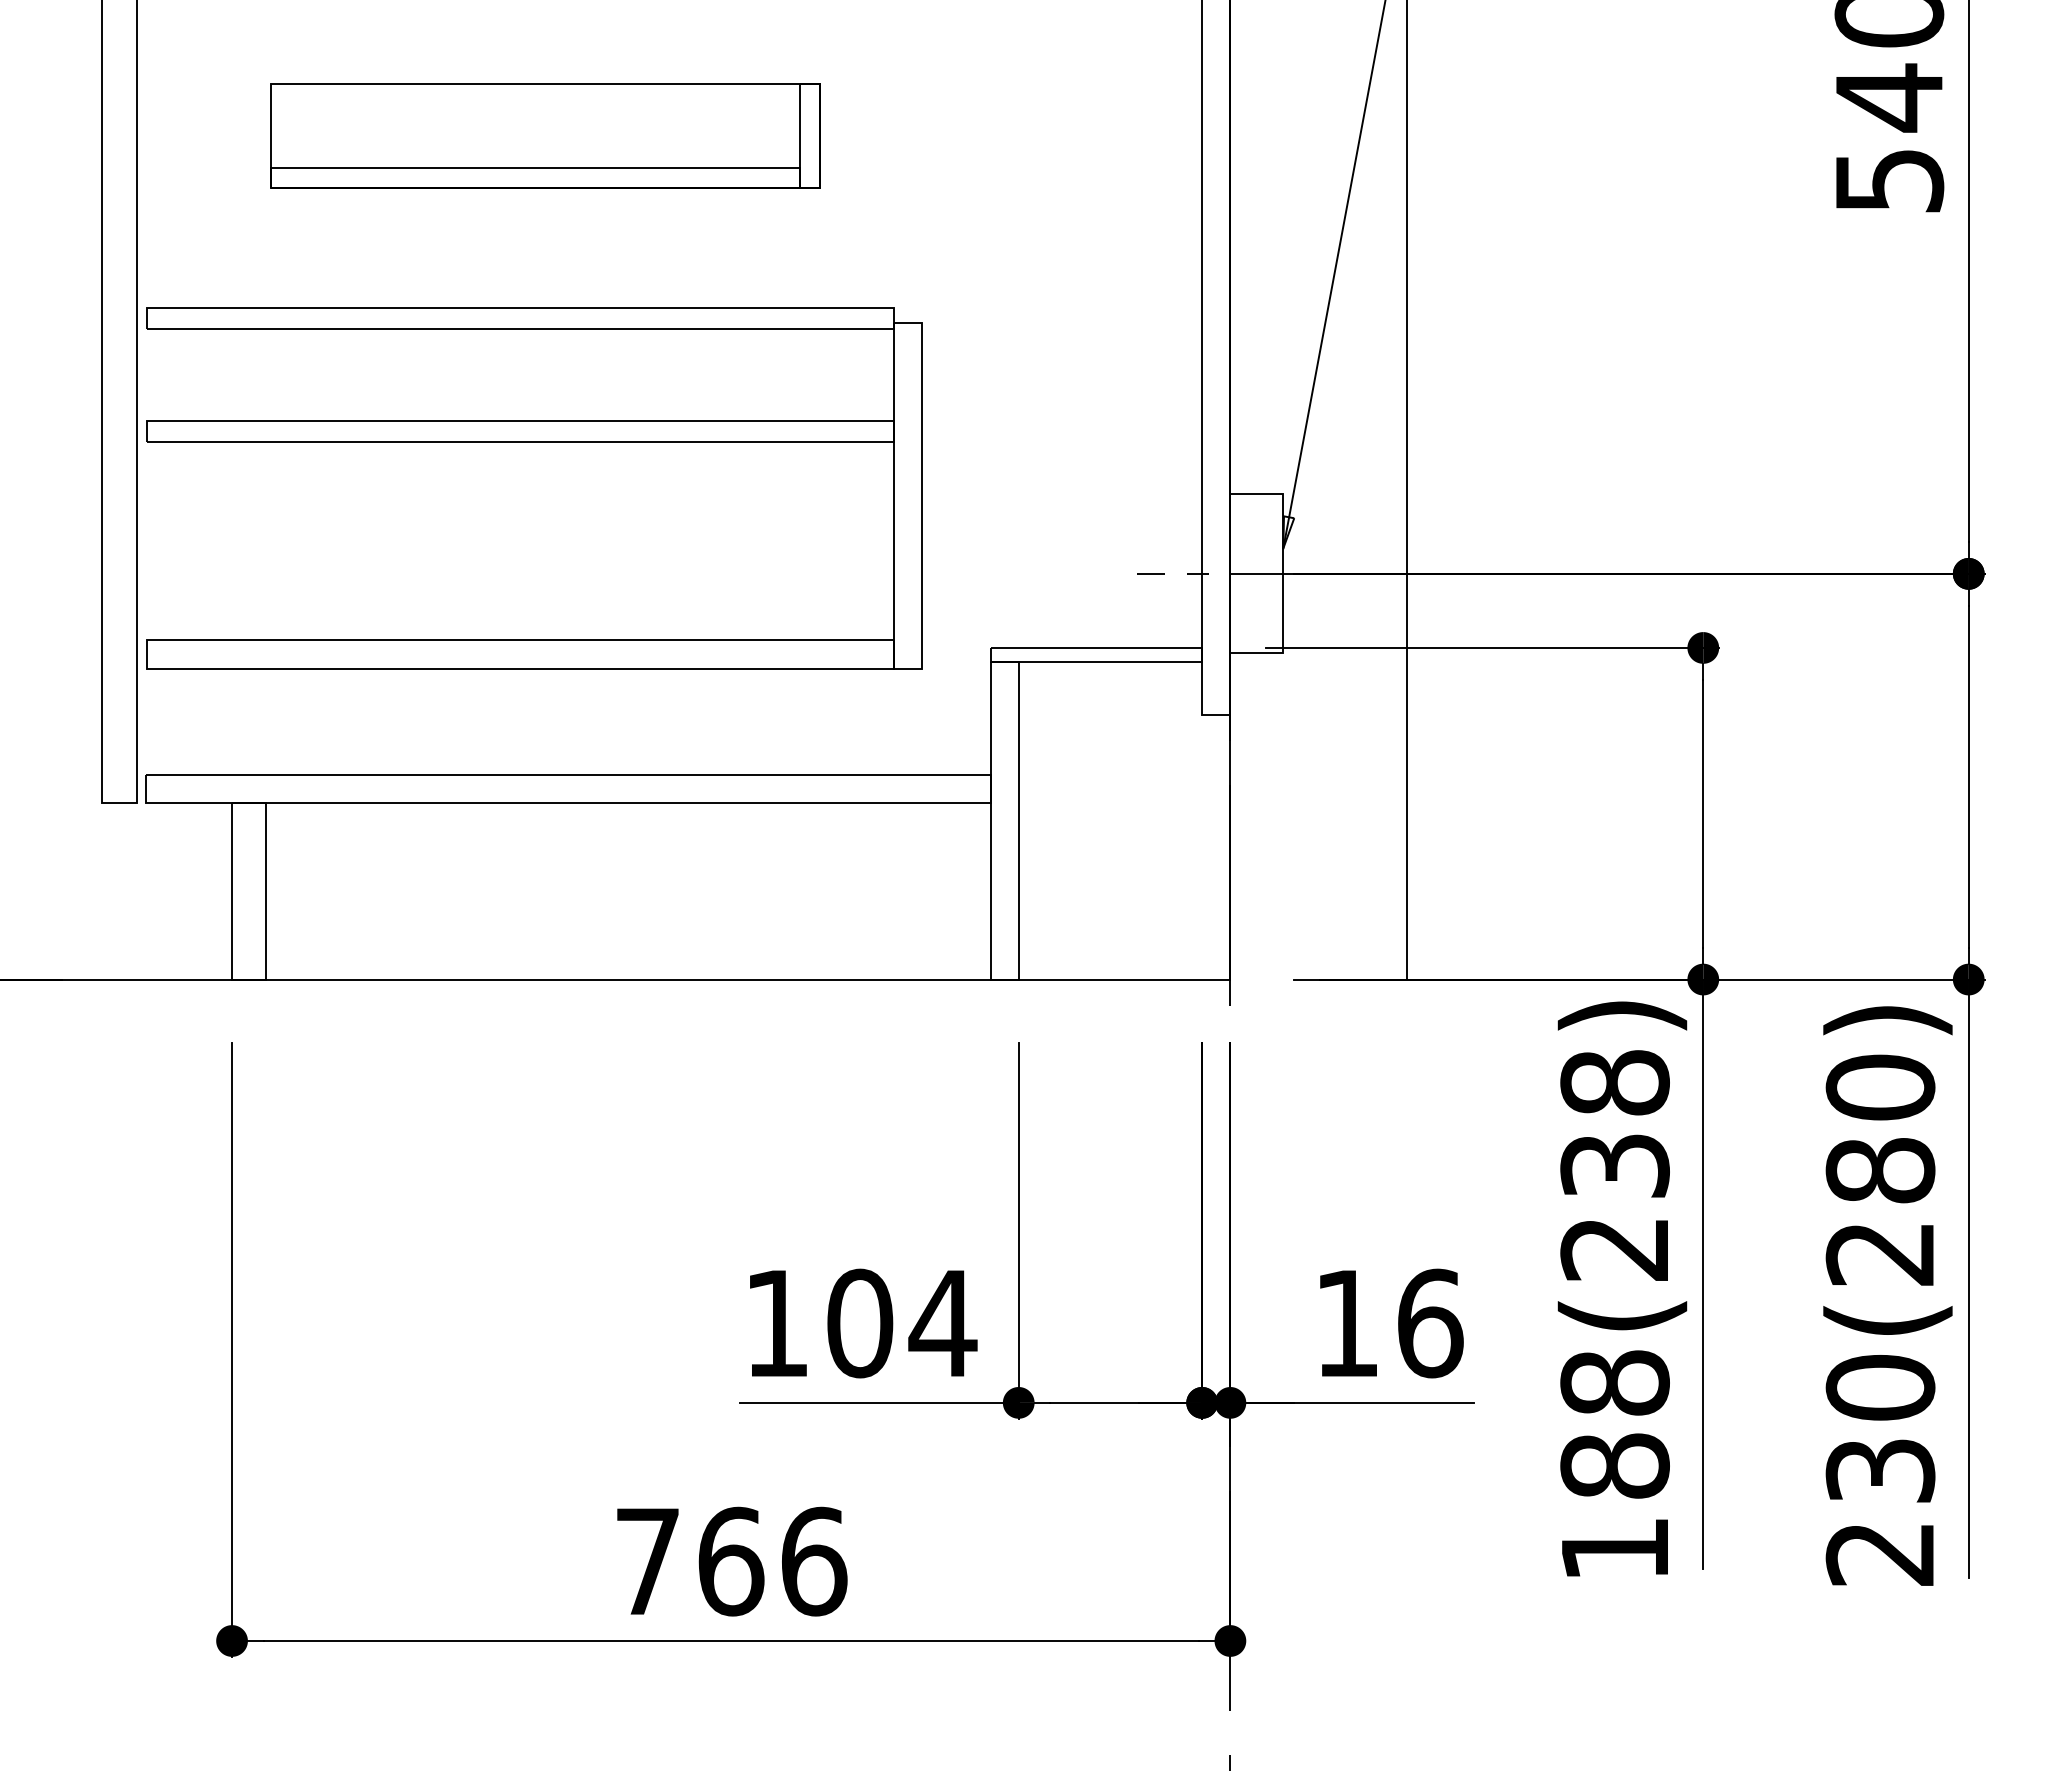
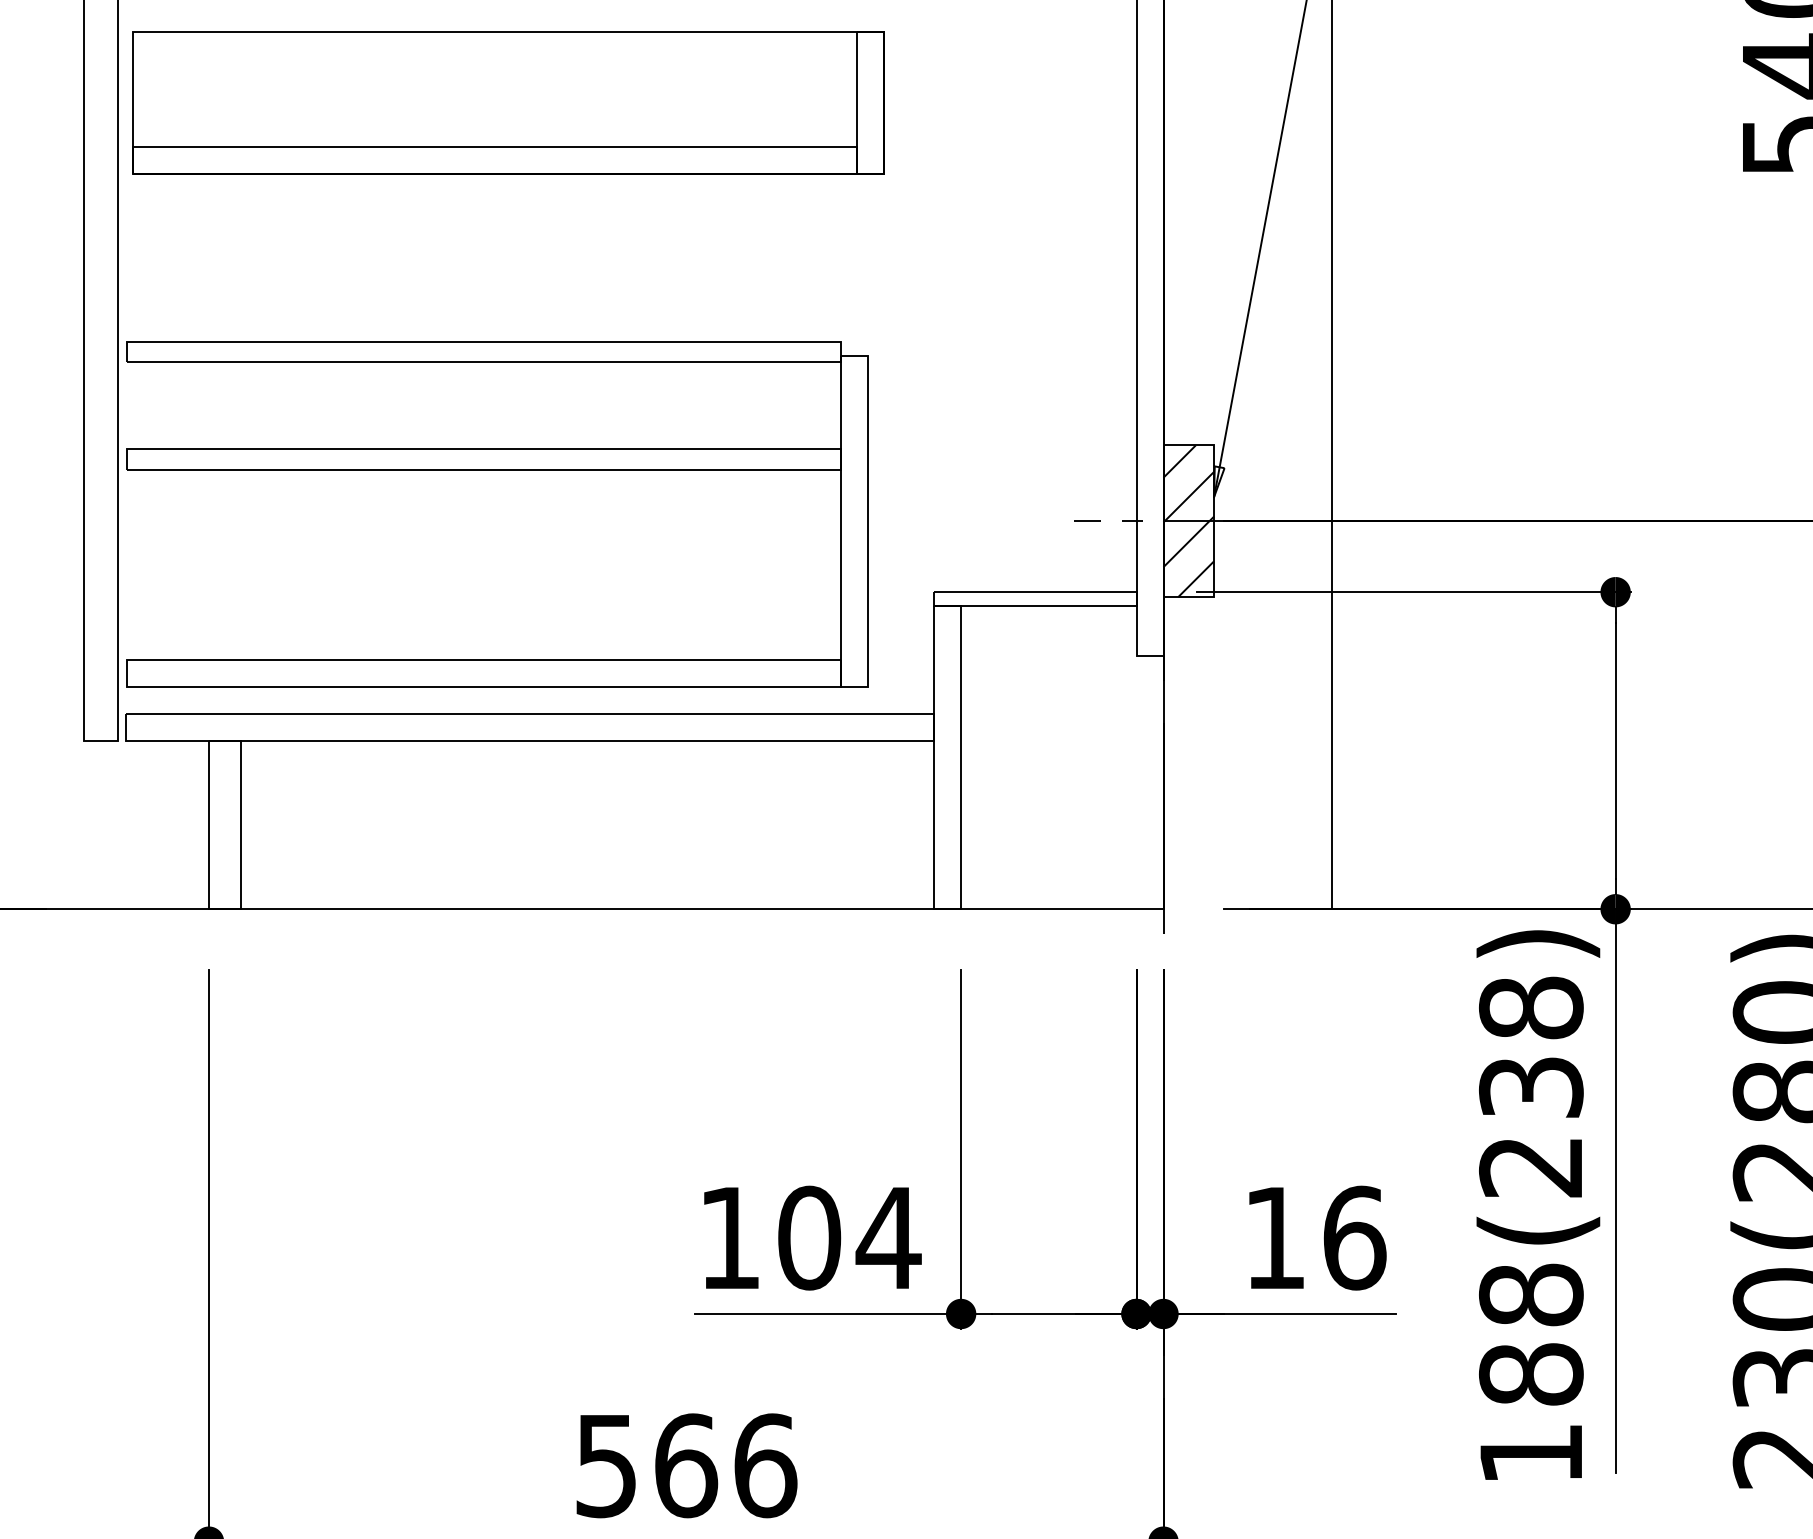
part: (545, 135) -> (508, 102), size x1.43
part: (534, 442) -> (498, 470), moved
hatch: (1256, 573) -> (1188, 521), added
text: (647, 1562) -> (606, 1466), 766 -> 566

